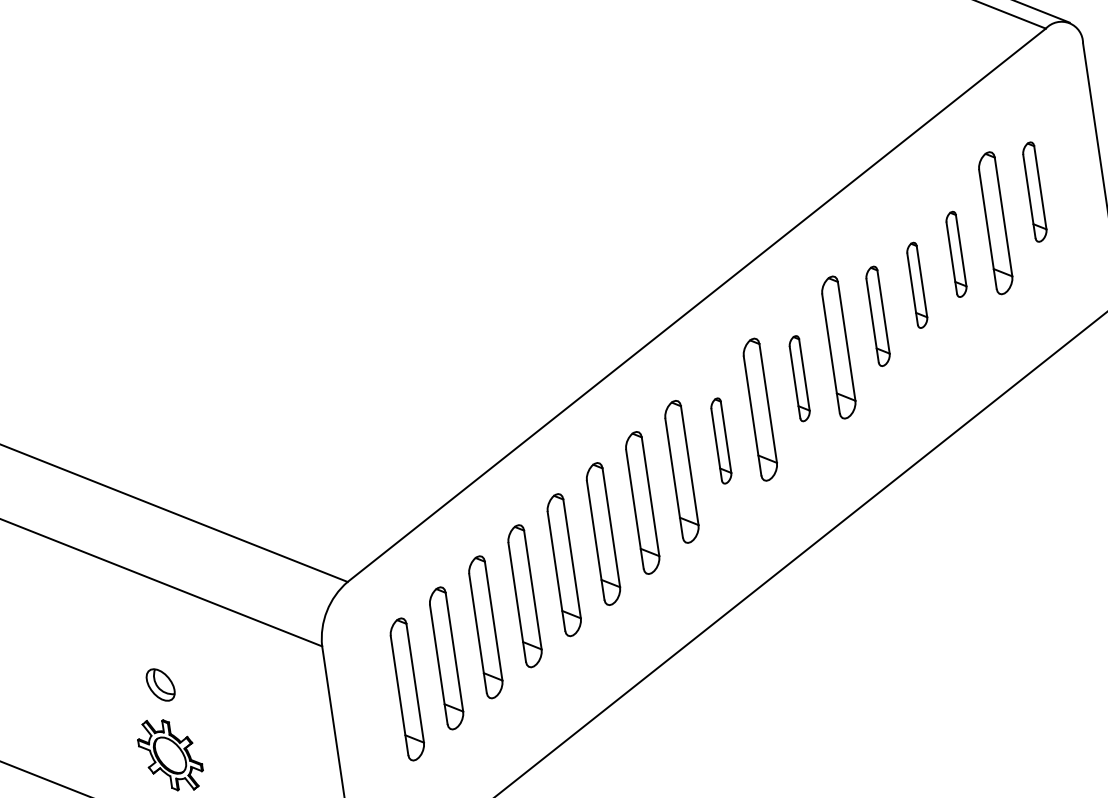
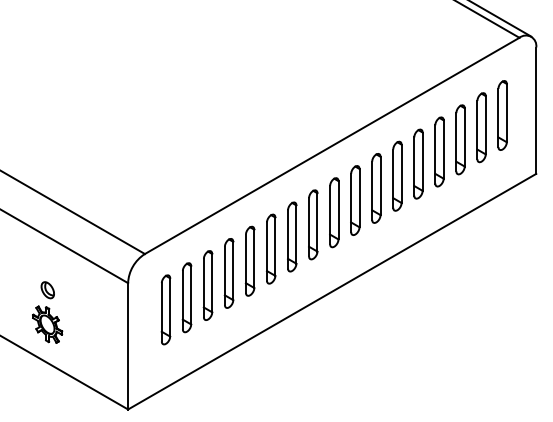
part: (1034, 192) -> (502, 115), size x1.43
part: (956, 253) -> (460, 139), size x1.67
part: (917, 284) -> (439, 151), size x1.67
part: (877, 315) -> (418, 163), size x1.43
part: (799, 378) -> (376, 188), size x1.67
part: (721, 440) -> (334, 212), size x1.67

